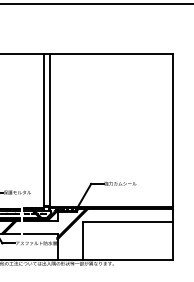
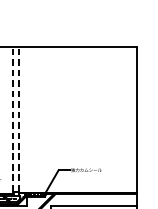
line: (43, 130) -> (13, 119), solid -> dashed
line: (49, 130) -> (18, 119), solid -> dashed

